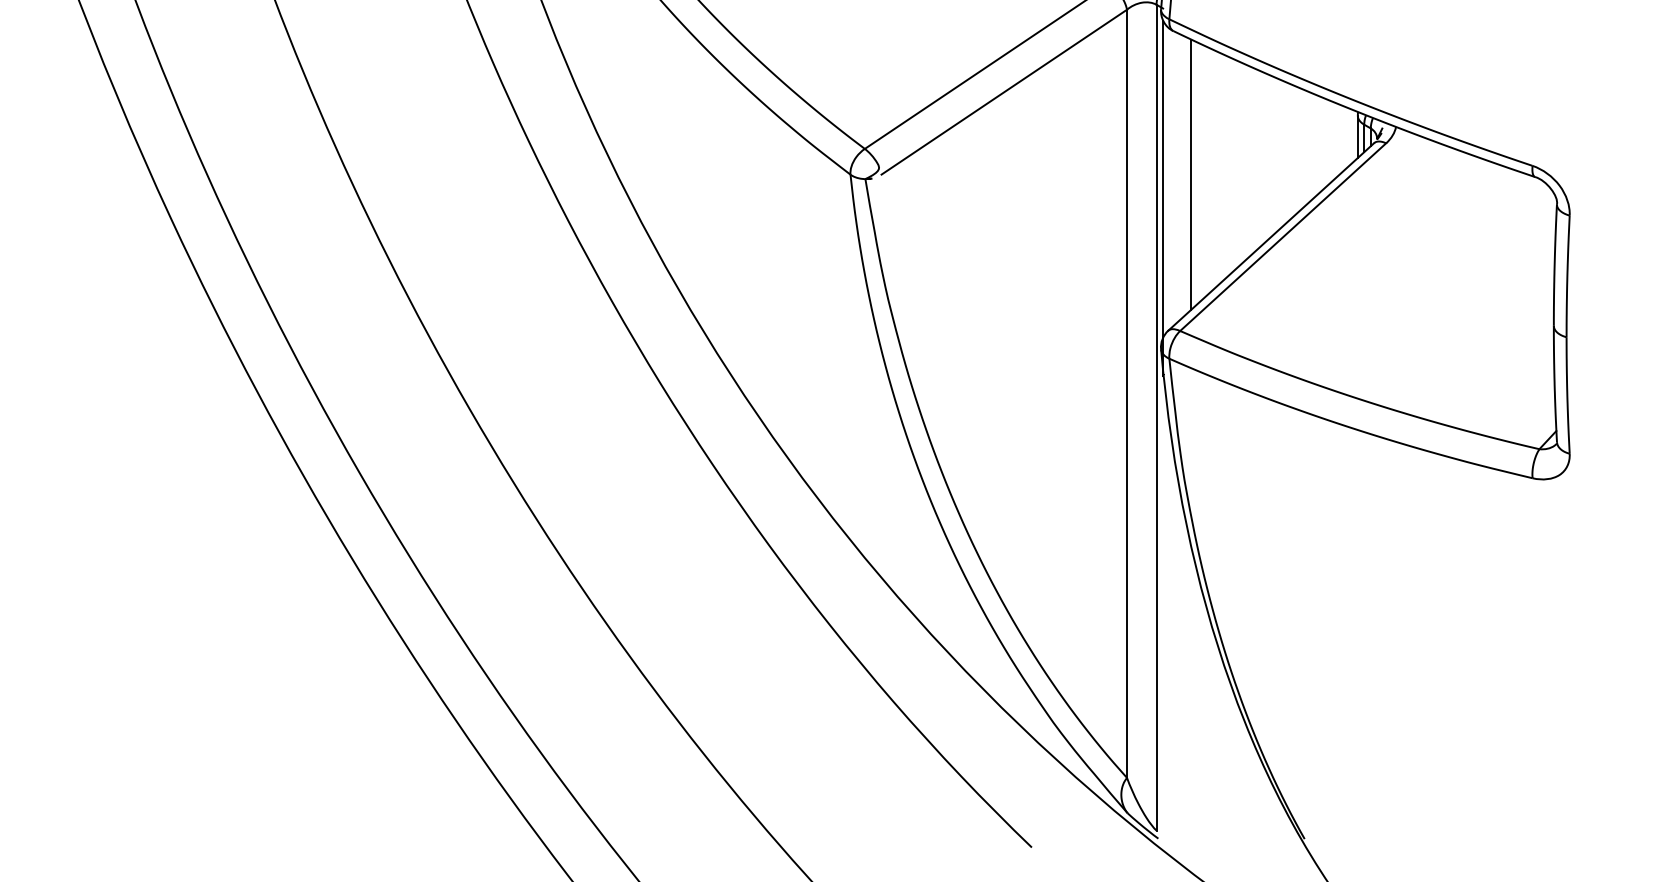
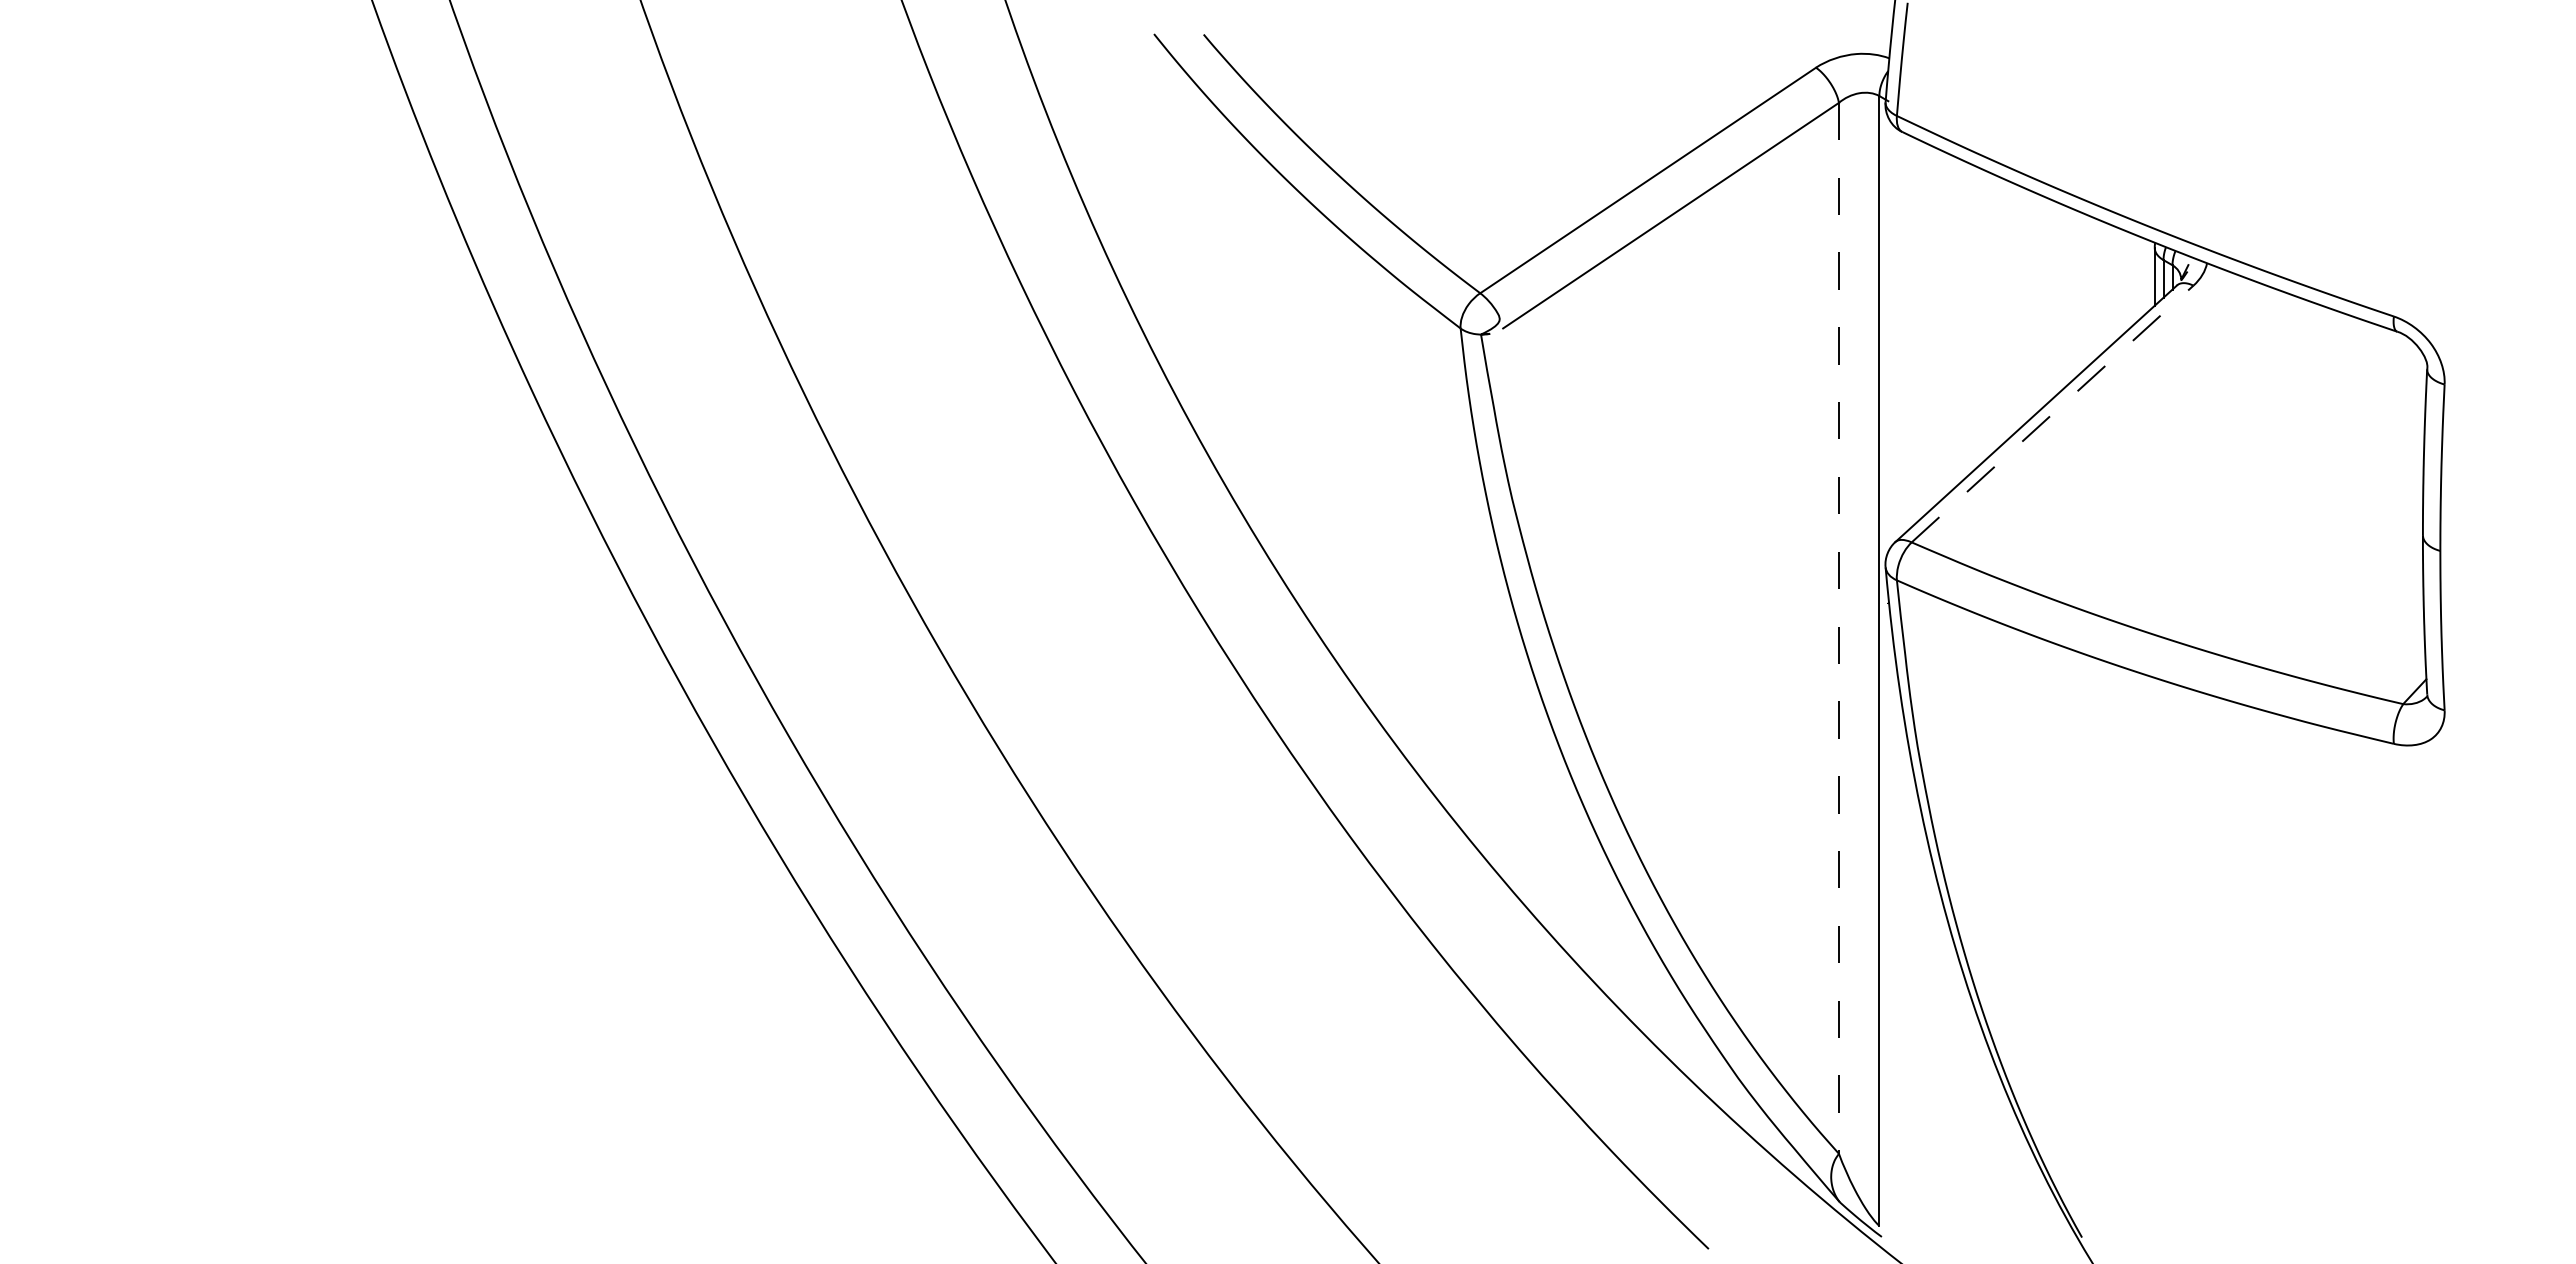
line: (1191, 174) -> (1926, 328), removed
line: (1163, 197) -> (1888, 359), removed
line: (1283, 237) -> (2052, 414), solid -> dashed
line: (1126, 393) -> (1838, 628), solid -> dashed

